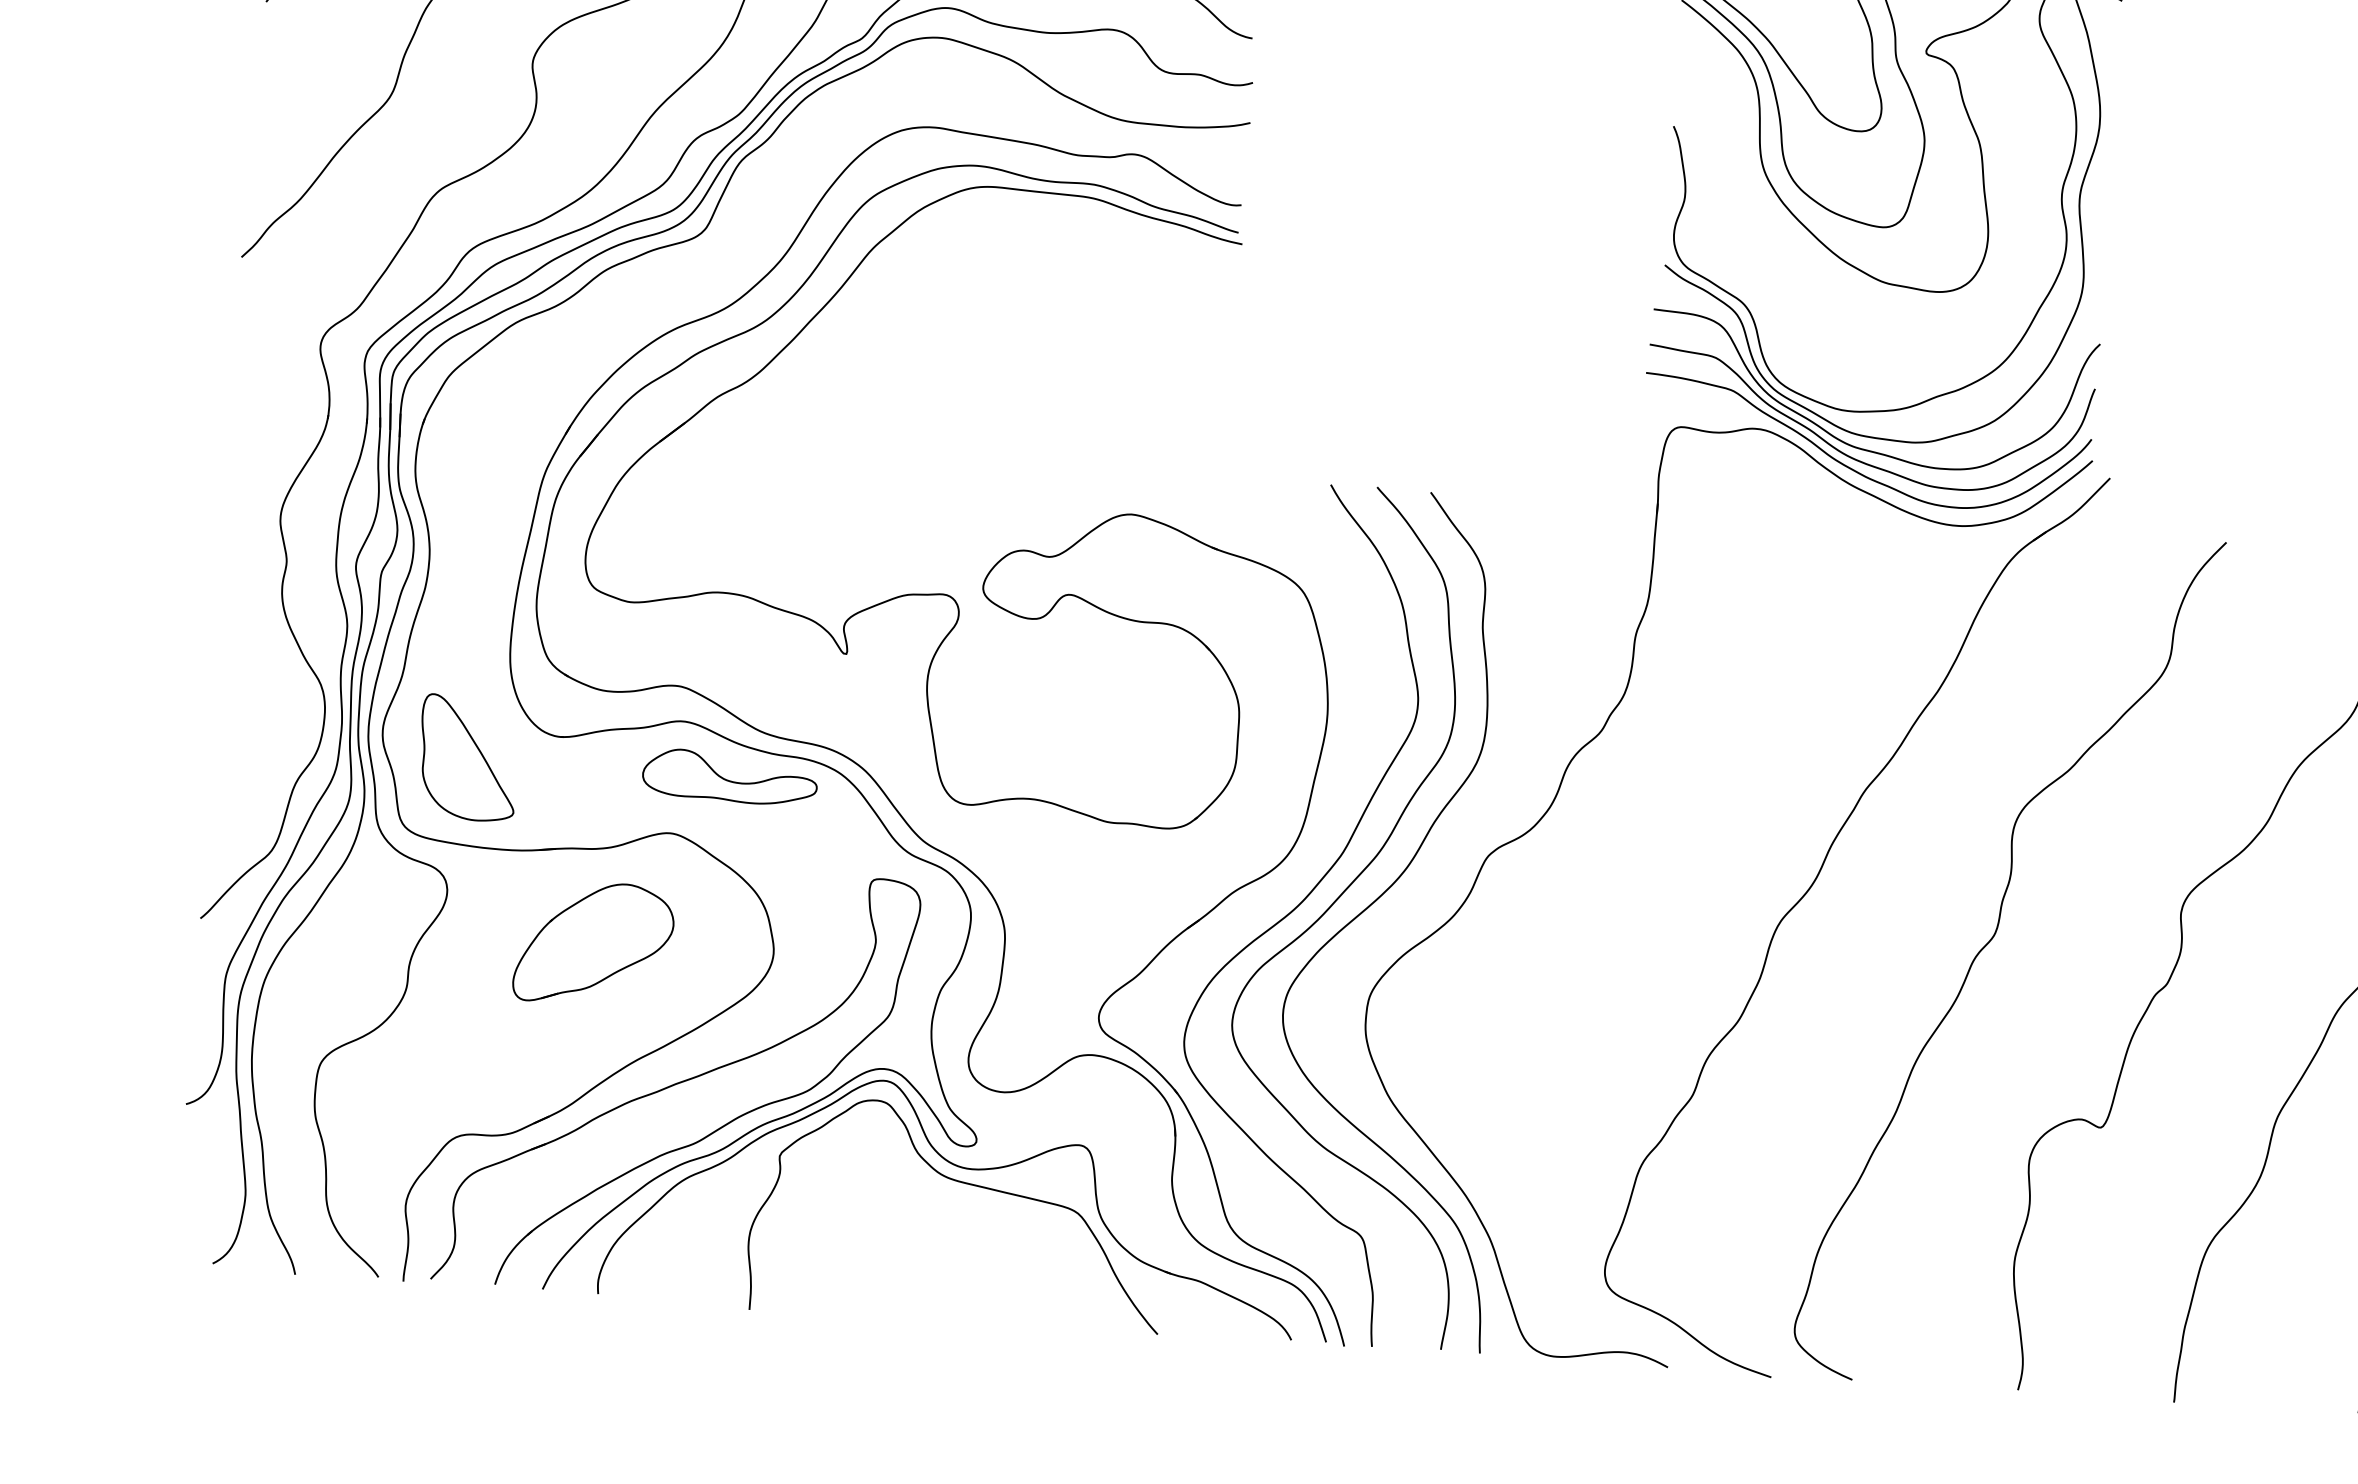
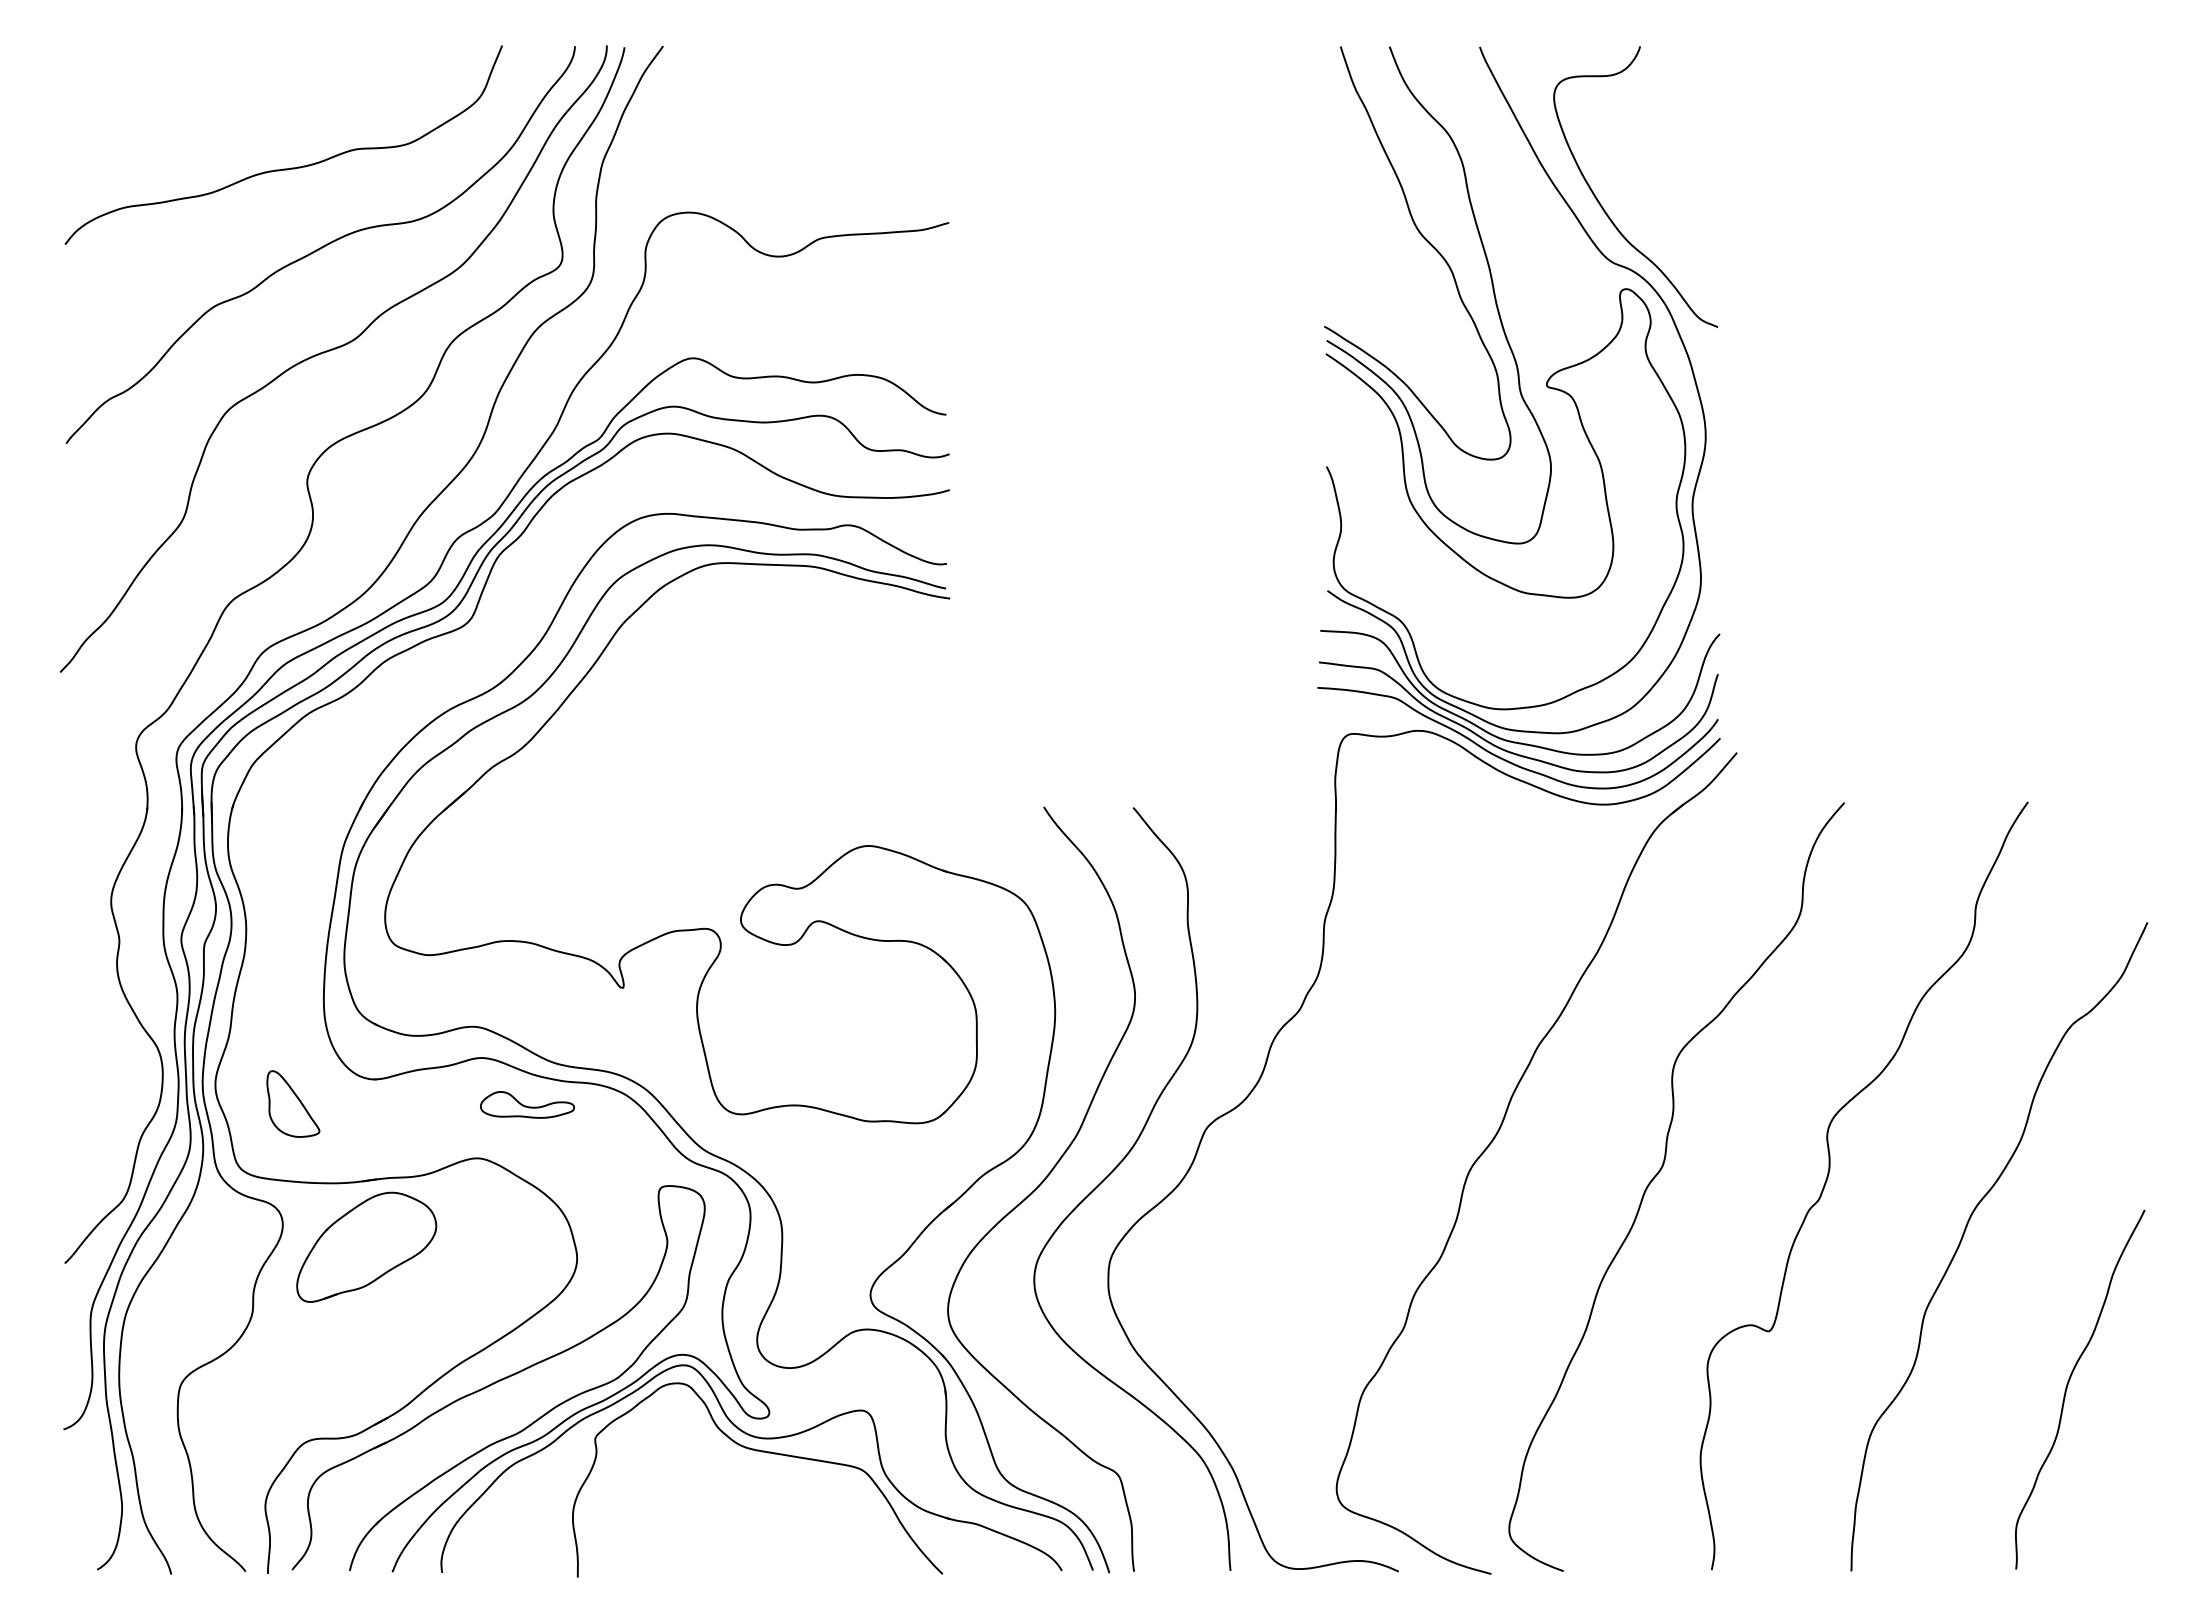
part: (468, 757) -> (293, 1103), size x0.6
part: (730, 776) -> (527, 1104), size x0.6
curve: (1340, 897) -> (1078, 1173), removed
part: (593, 942) -> (366, 1246), moved

